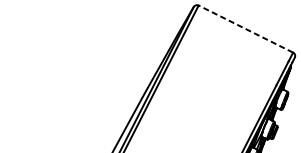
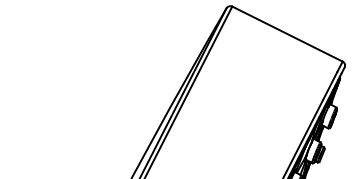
line: (245, 29) -> (287, 34), dashed -> solid

